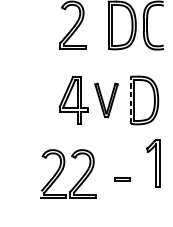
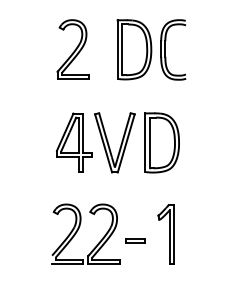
part: (106, 100) -> (114, 142), size x1.43
line: (131, 100) -> (145, 142), dashed -> solid
part: (152, 163) -> (165, 234), moved
part: (62, 171) -> (78, 230), moved

